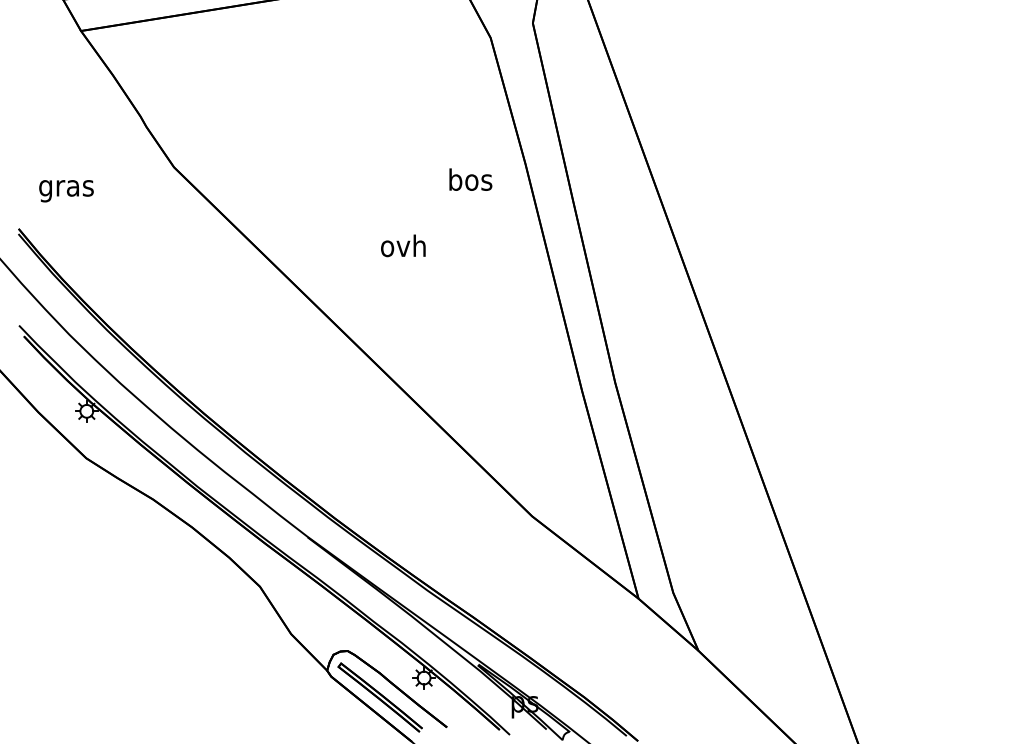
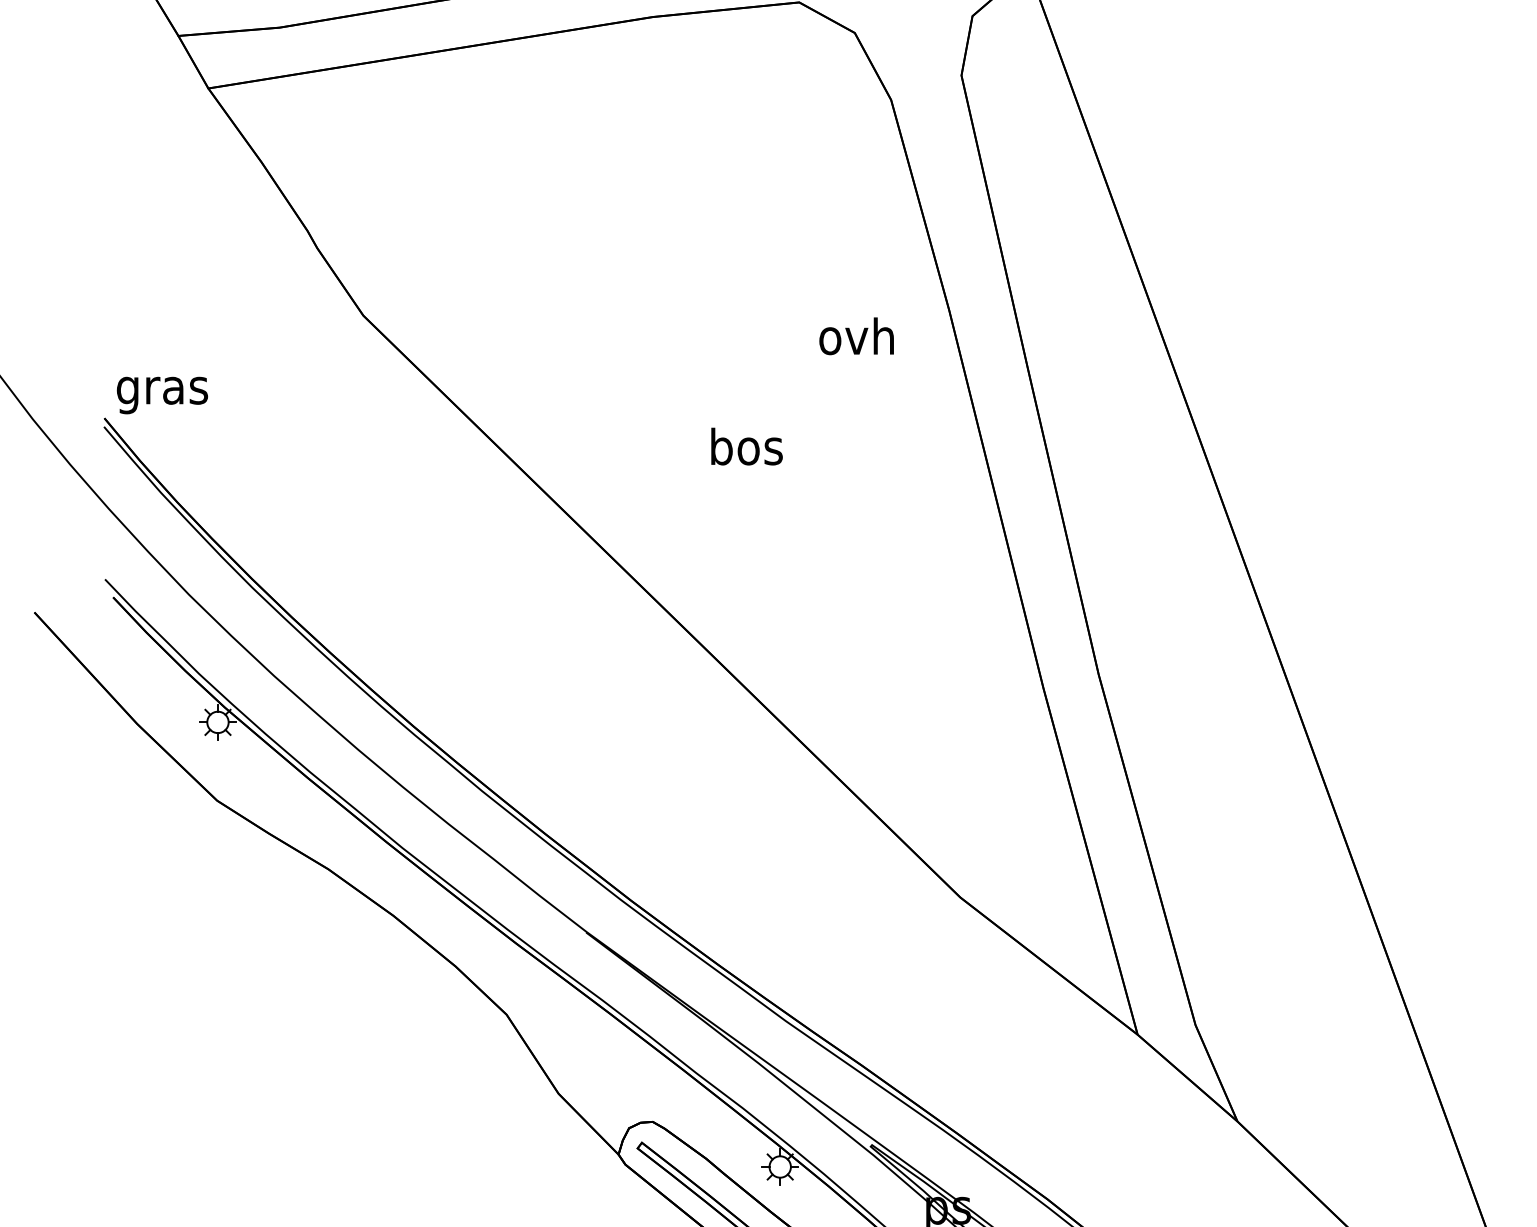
text: (469, 179) -> (855, 335), bos -> ovh
text: (66, 191) -> (162, 395), moved
text: (403, 245) -> (745, 445), ovh -> bos

